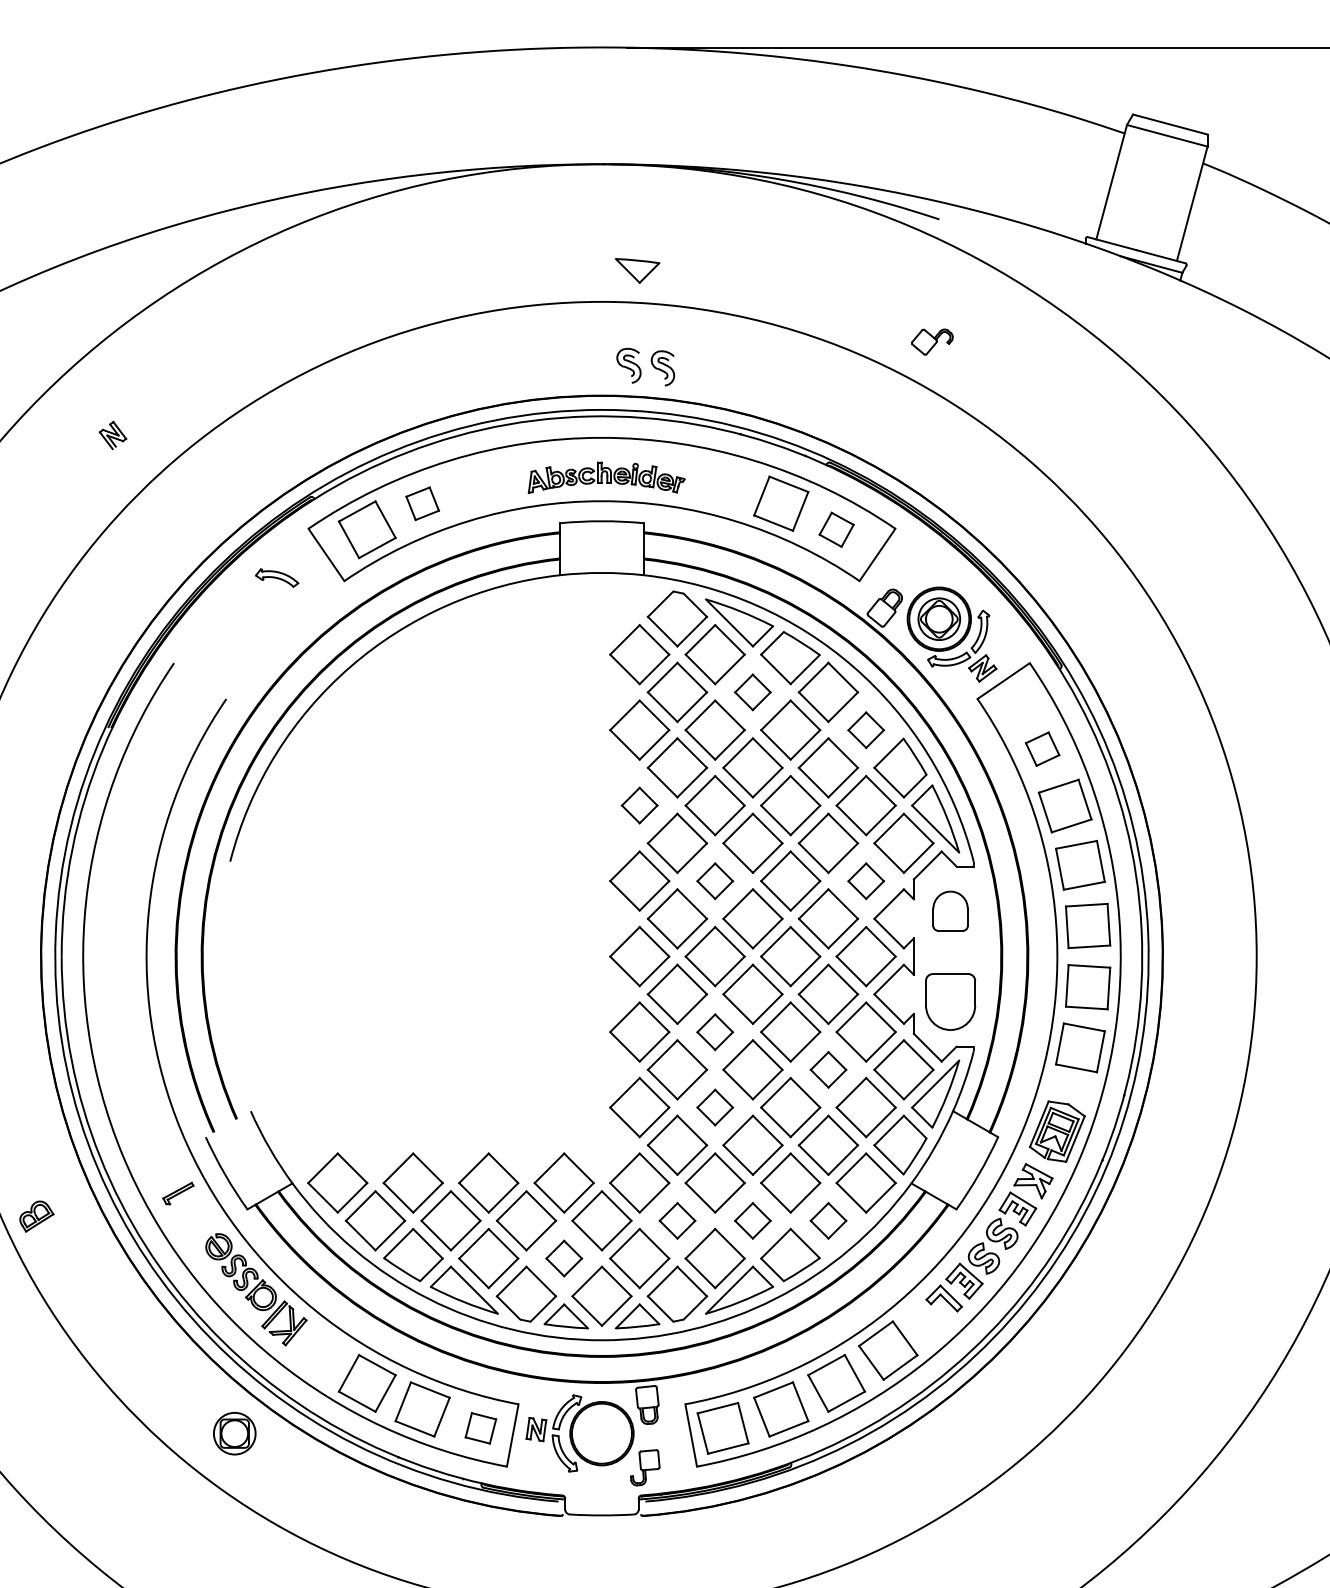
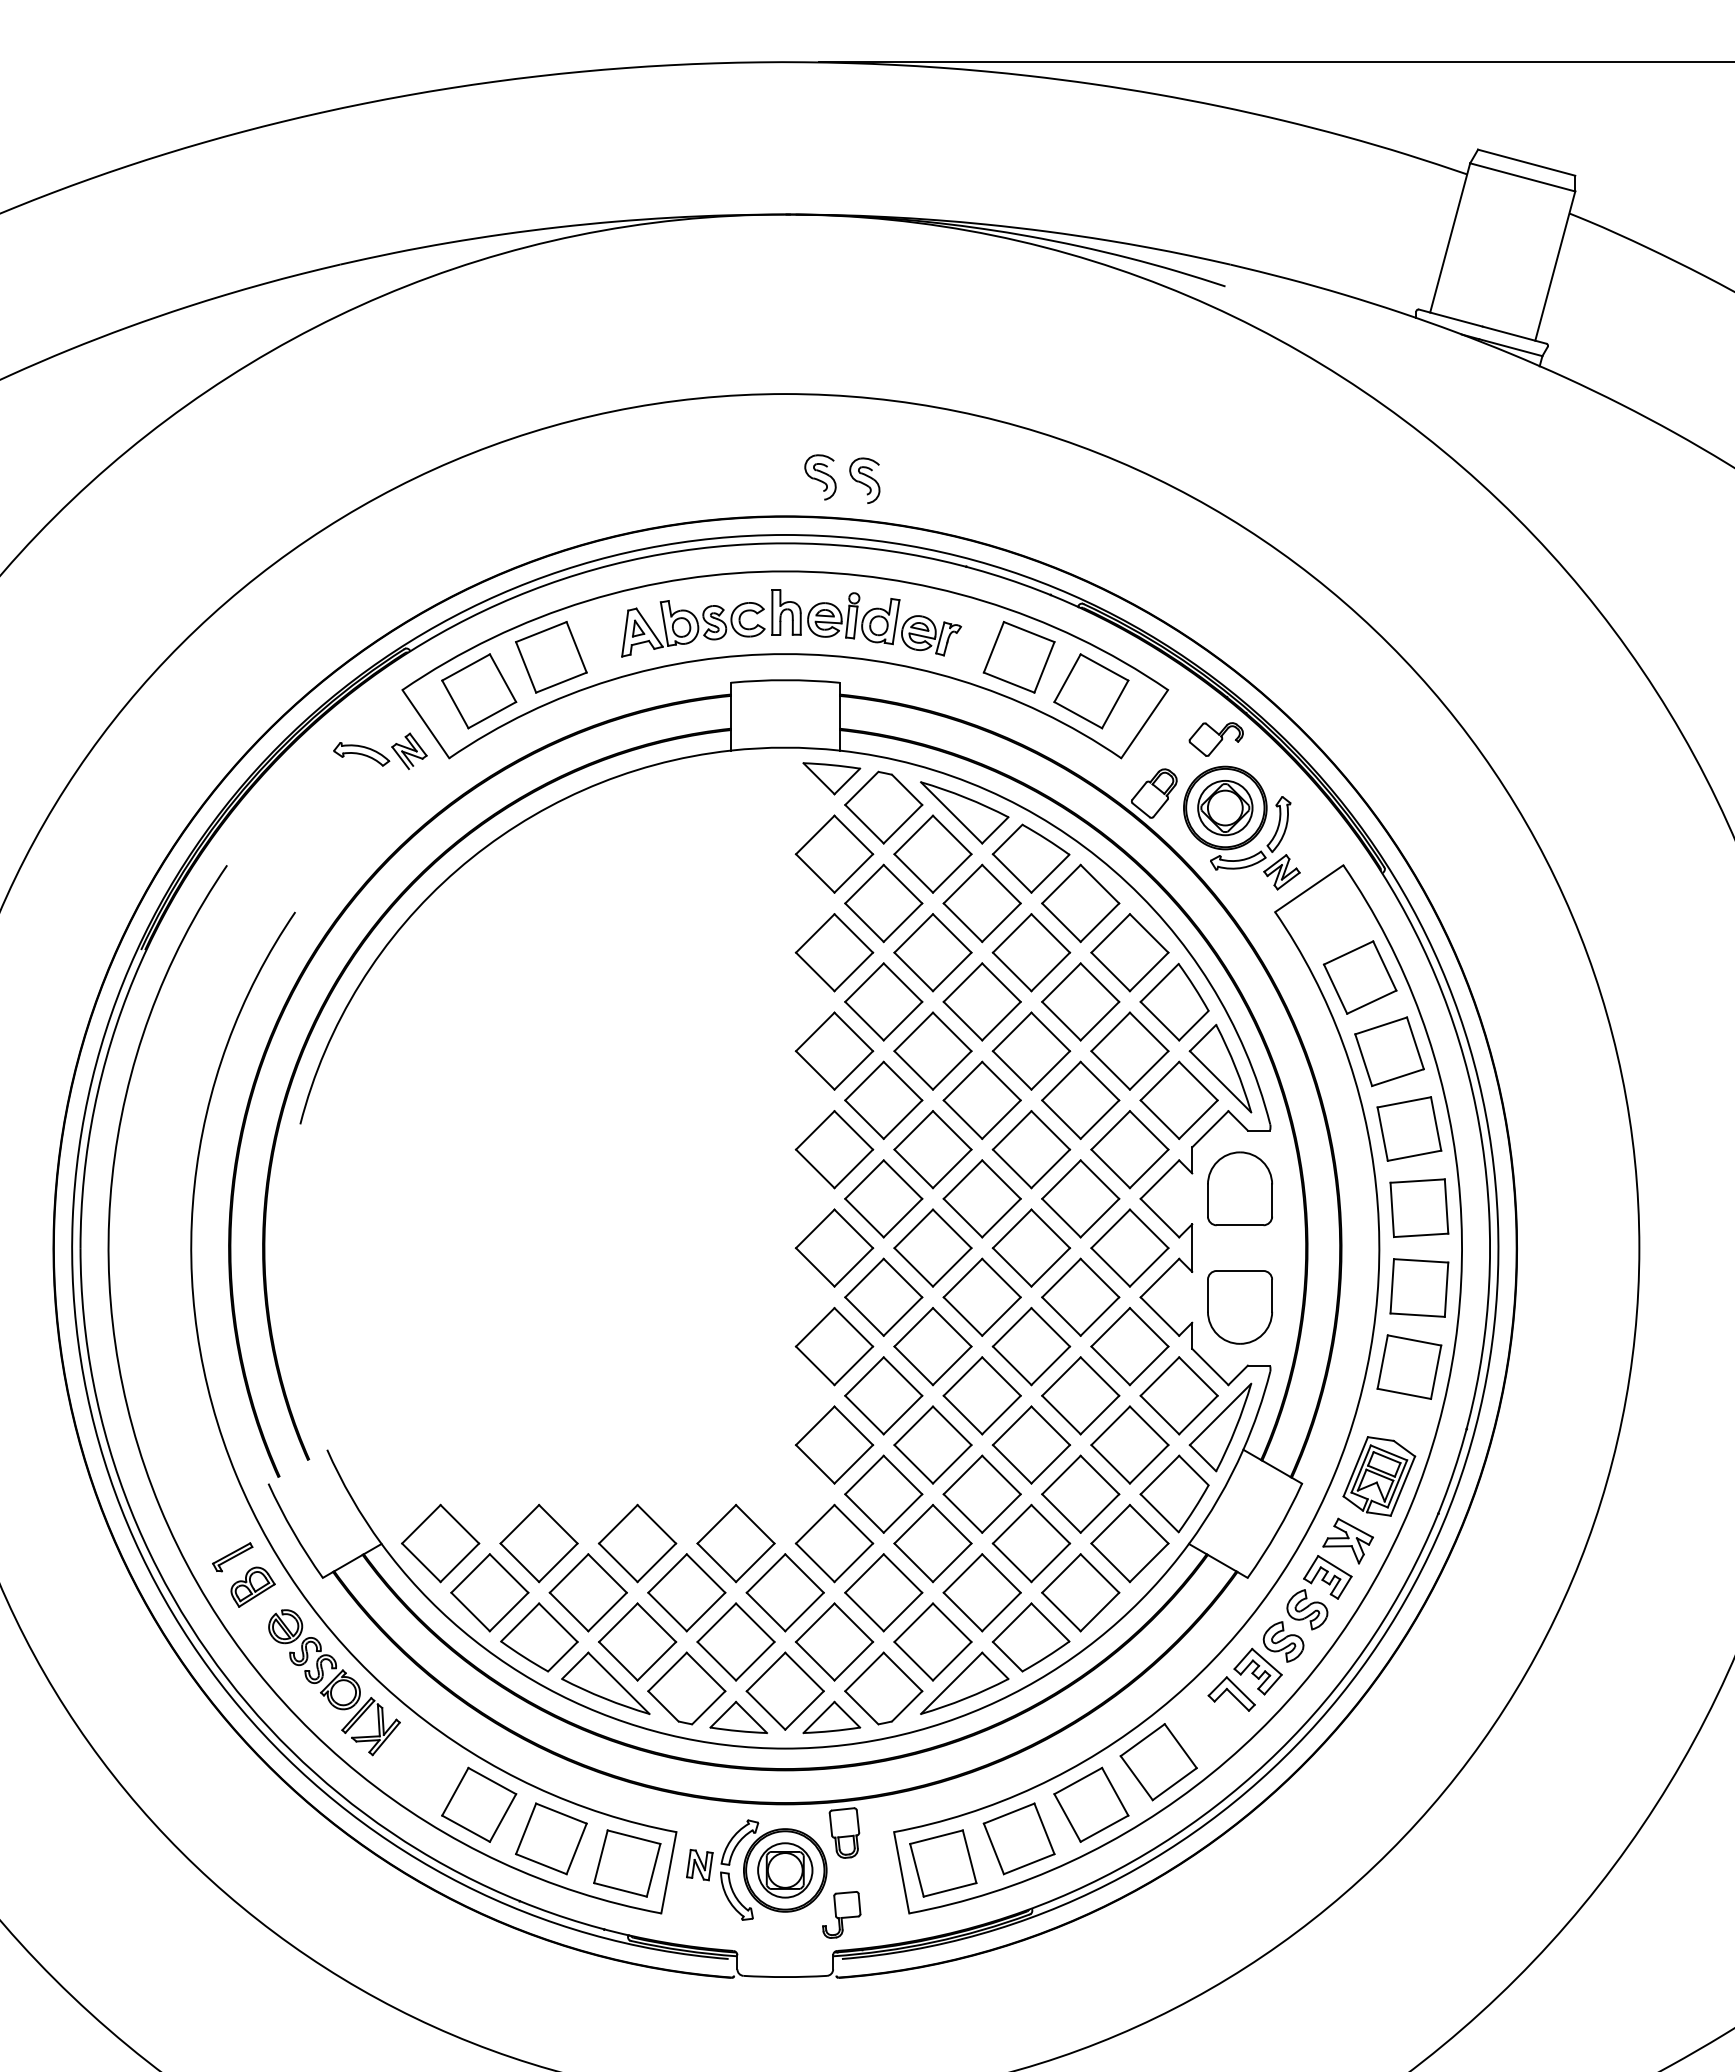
part: (637, 270) -> (831, 778), moved
part: (931, 342) -> (1215, 739), moved
part: (113, 434) -> (409, 750), moved
part: (606, 477) -> (791, 623), size x1.67
part: (422, 503) -> (551, 657), size x1.67
part: (836, 529) -> (1091, 691), size x1.67
part: (752, 692) -> (981, 903), size x1.67
part: (865, 729) -> (1129, 952), size x1.67
part: (1042, 749) -> (1359, 977), size x1.67
part: (639, 805) -> (834, 1050), size x1.67
part: (714, 881) -> (932, 1149), size x1.67
part: (865, 881) -> (1129, 1149), size x1.67
part: (950, 910) -> (1239, 1188), size x1.43
part: (714, 1032) -> (932, 1346), size x1.67
part: (828, 1069) -> (1080, 1395), size x1.67
part: (714, 1107) -> (932, 1444), size x1.67
part: (36, 1216) -> (252, 1586), moved
part: (677, 1220) -> (883, 1592), size x1.67
part: (752, 1220) -> (981, 1592), size x1.67
part: (828, 1220) -> (1080, 1592), size x1.67
part: (563, 1258) -> (735, 1641), size x1.67
part: (481, 1428) -> (627, 1863), size x1.67
part: (234, 1433) -> (785, 1870), moved

